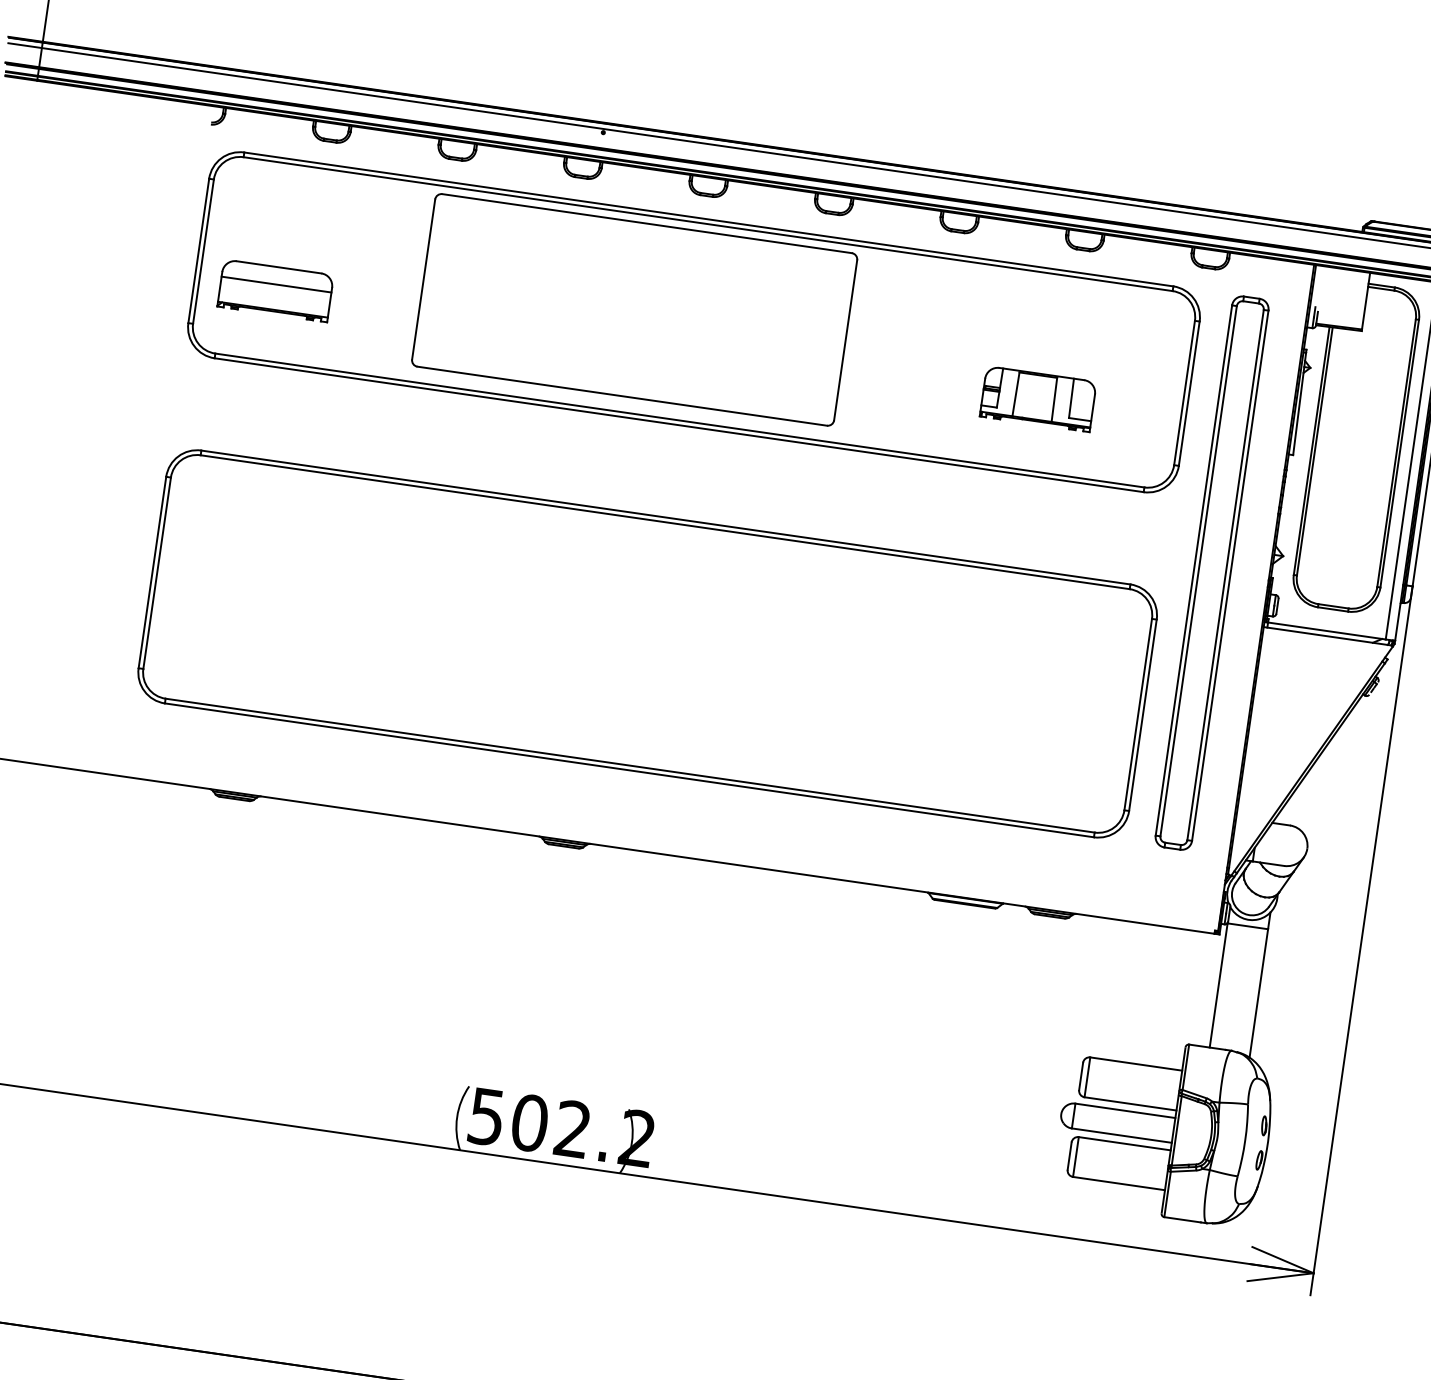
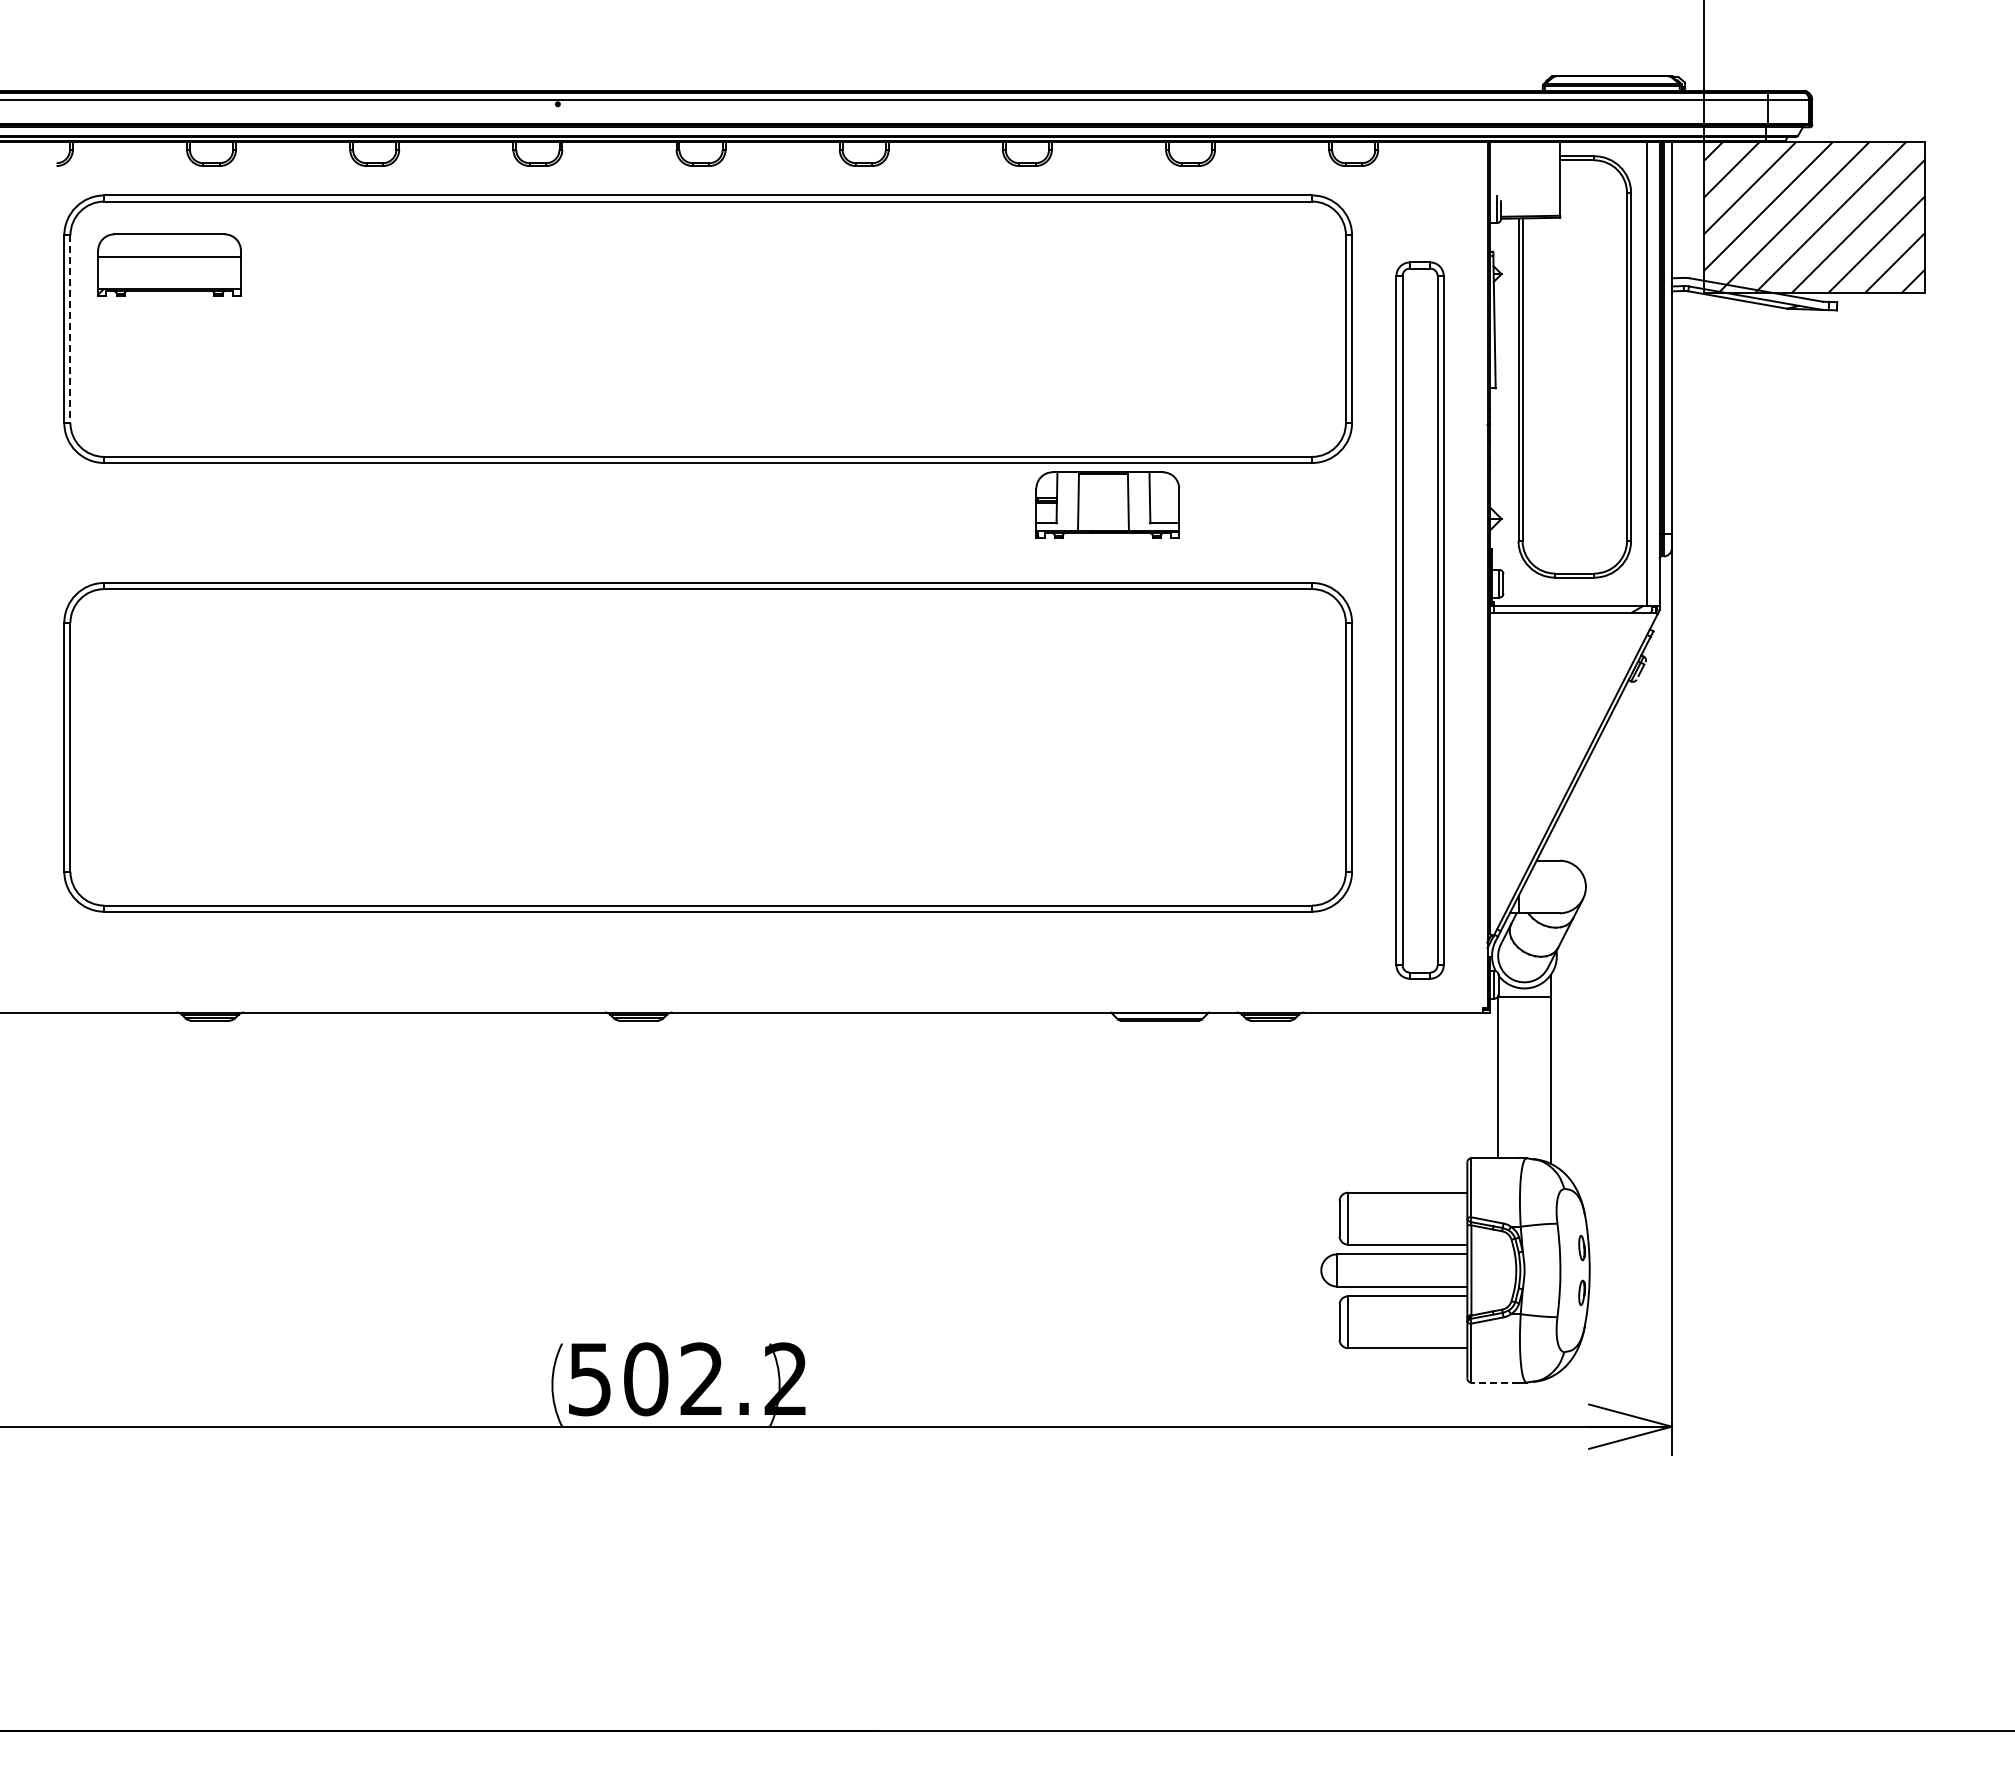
line: (203, 251) -> (70, 329), solid -> dashed
part: (275, 290) -> (169, 264), moved
part: (634, 310) -> (630, 324), removed
part: (1038, 398) -> (1107, 504), moved
part: (1211, 573) -> (1419, 620), moved
line: (1182, 1219) -> (1495, 1382), solid -> dashed

